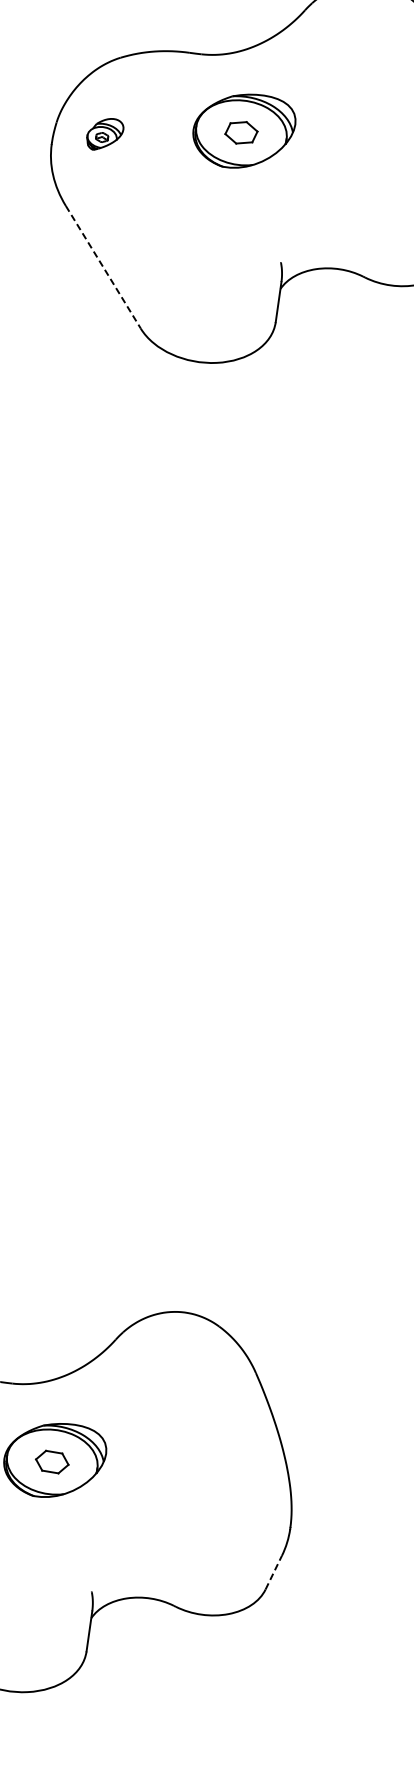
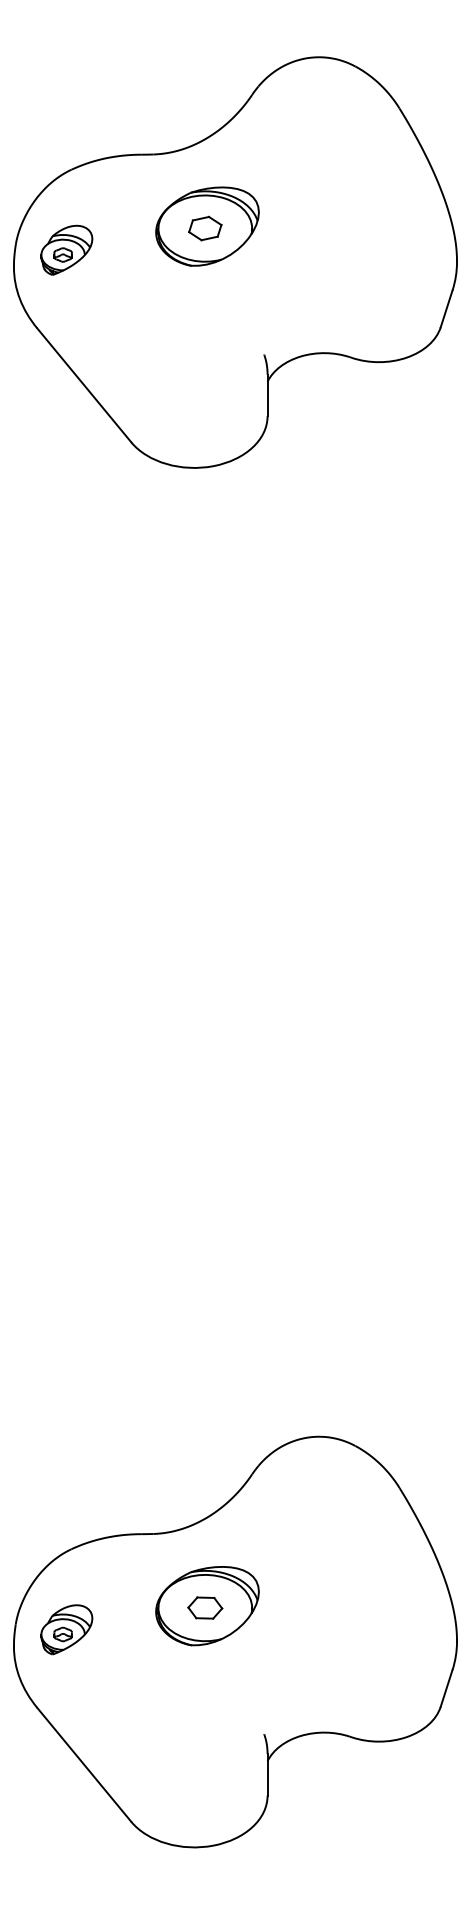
part: (104, 133) -> (66, 249), size x1.43
line: (103, 267) -> (84, 385), dashed -> solid
line: (273, 1571) -> (446, 1687), dashed -> solid

